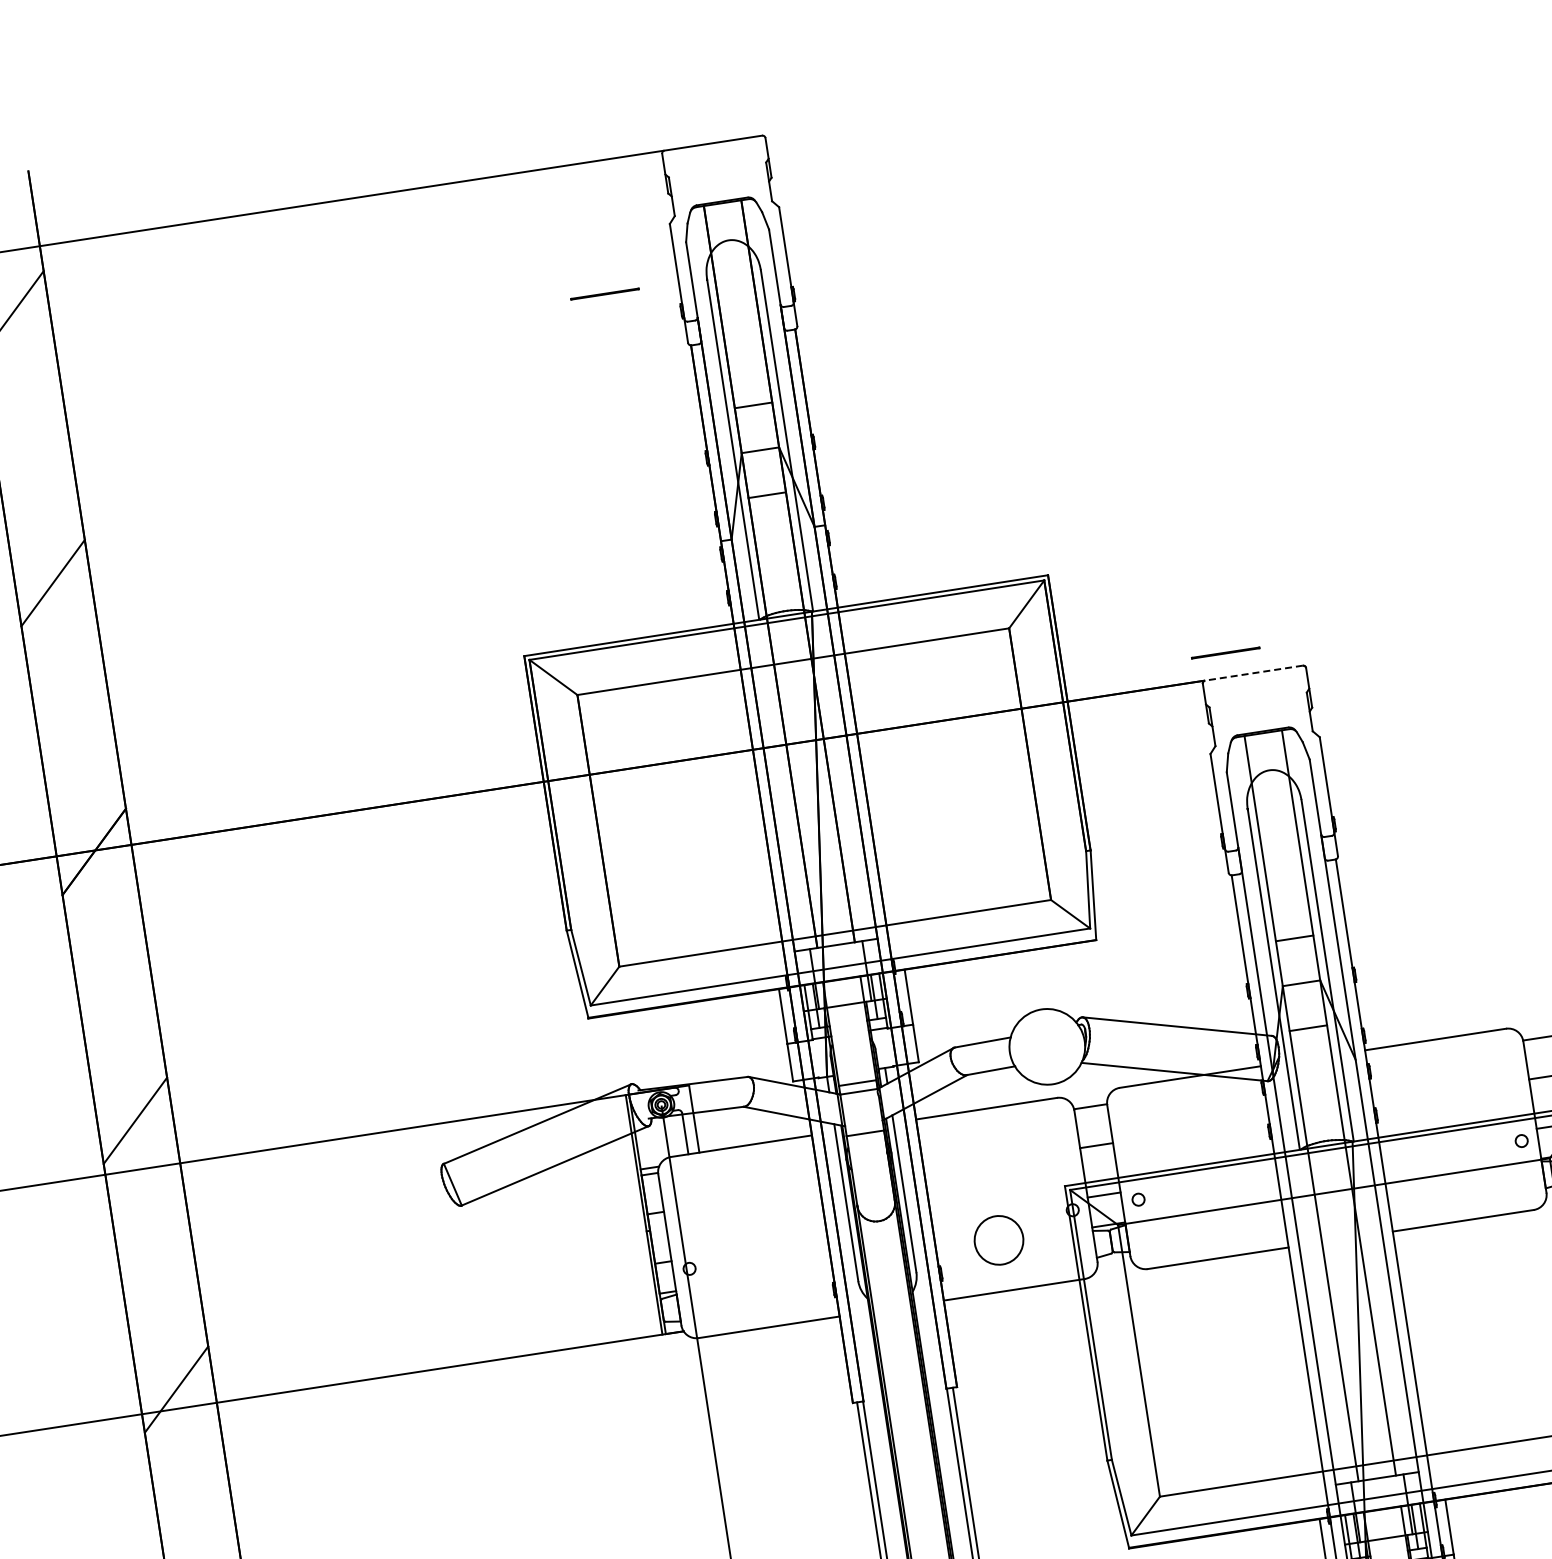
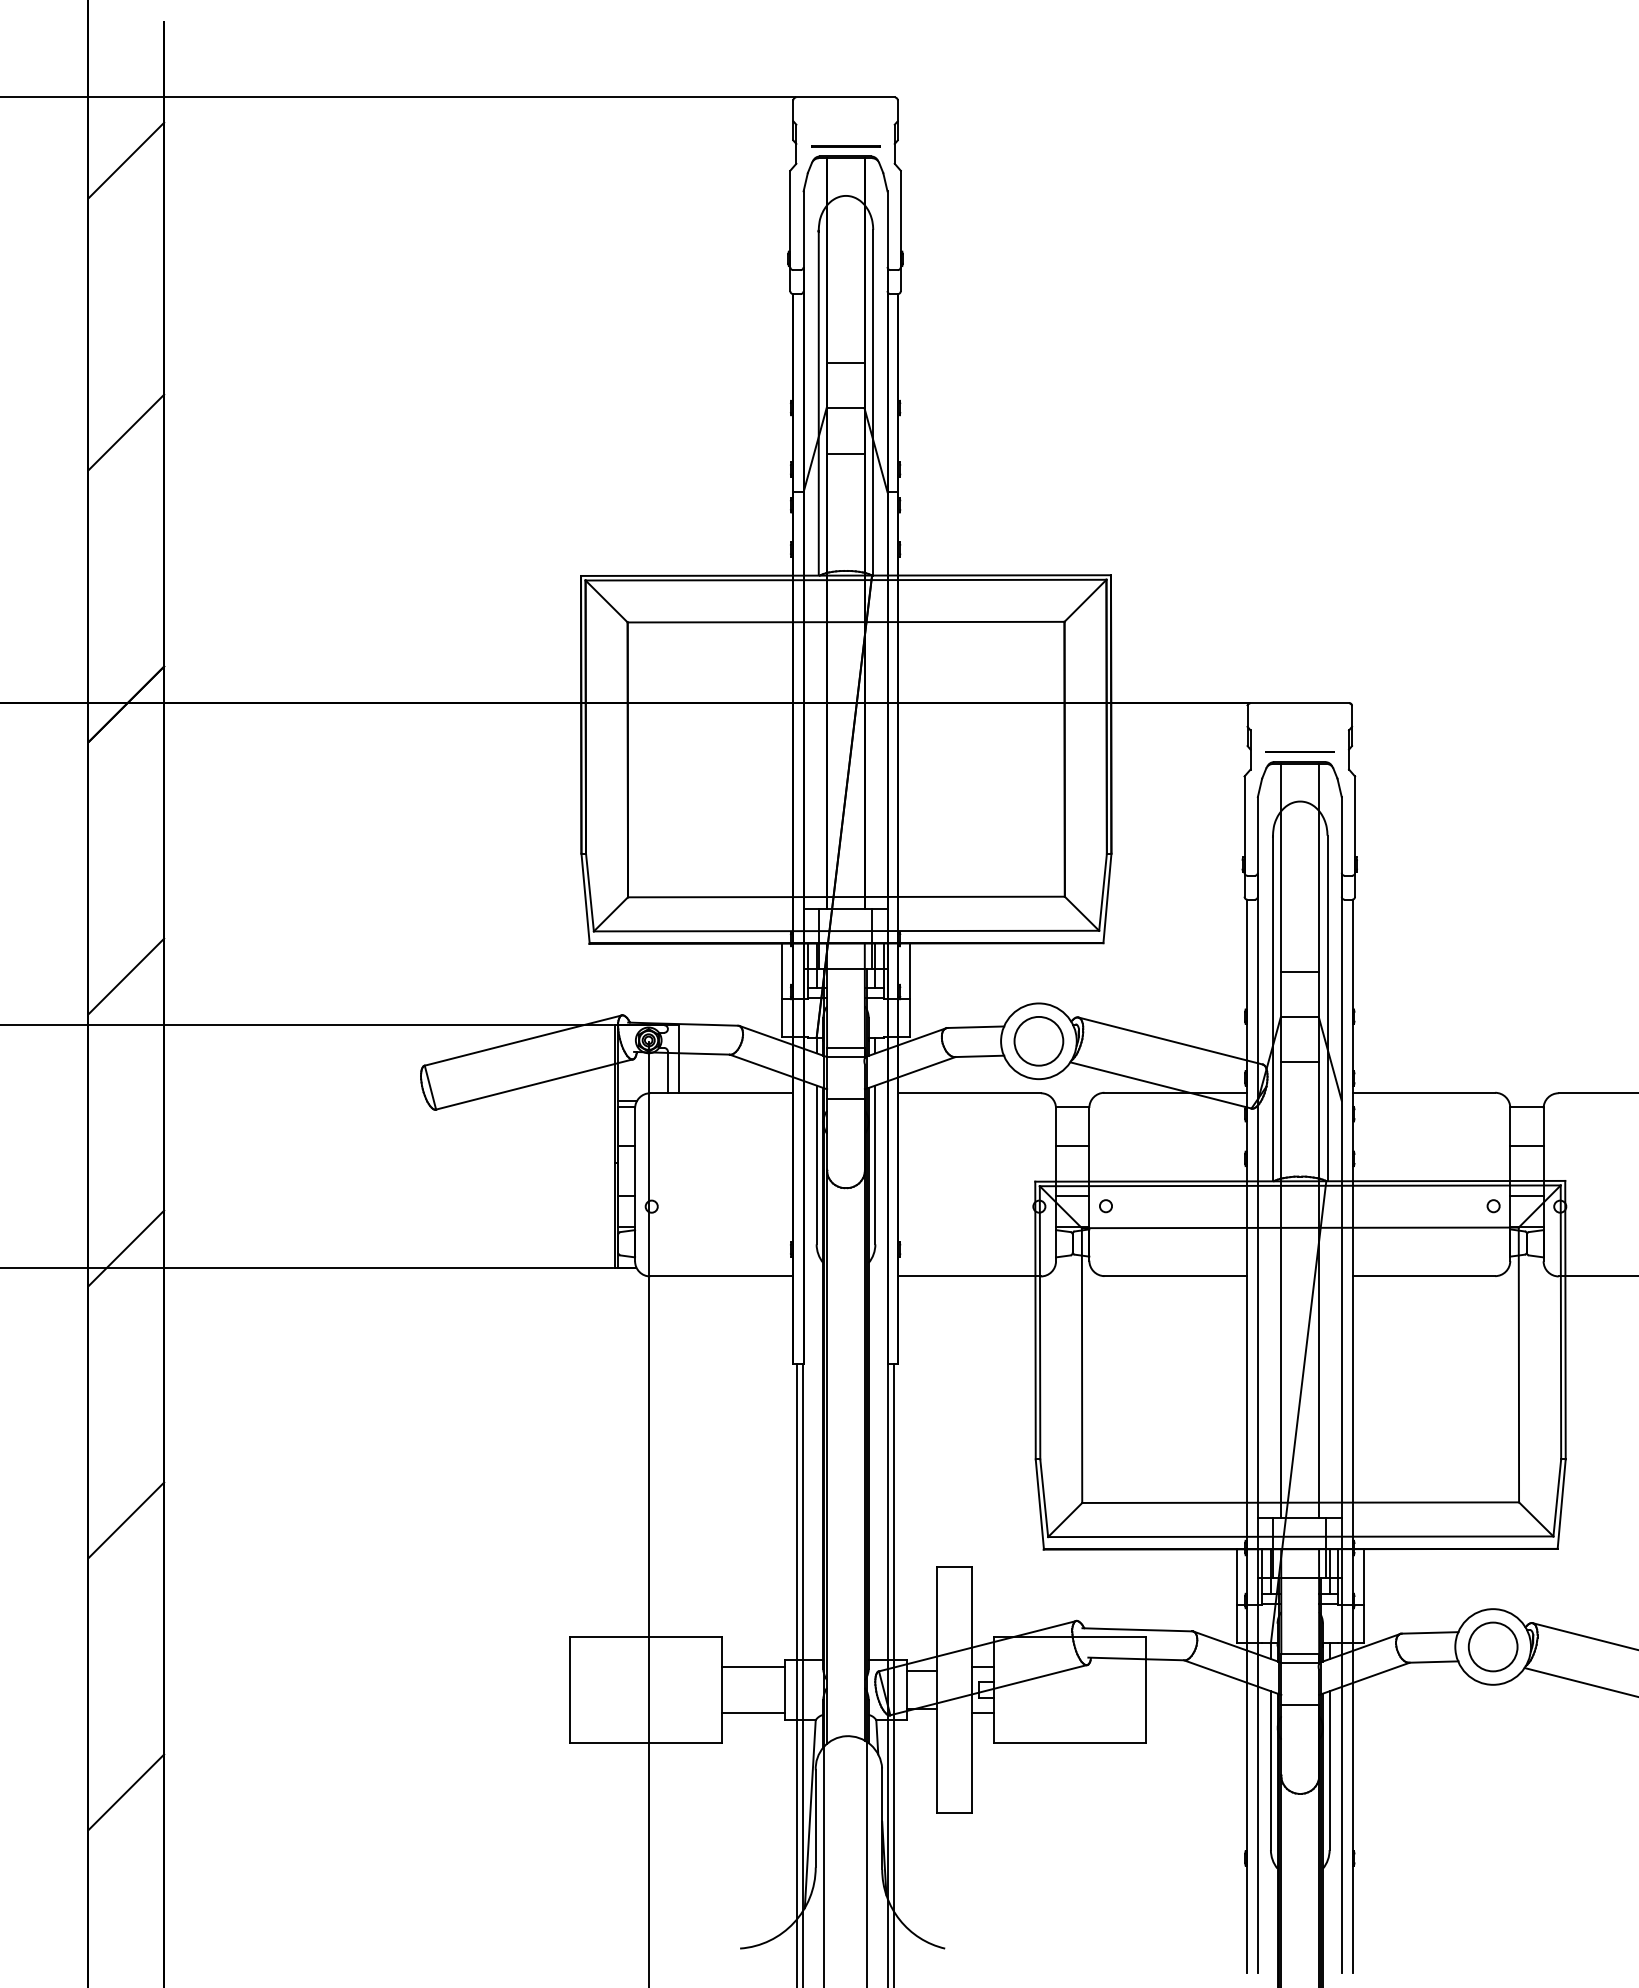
line: (604, 294) -> (845, 146), moved
line: (1225, 652) -> (1299, 751), moved
line: (1253, 673) -> (1299, 703), dashed -> solid
circle: (998, 1240) -> (1038, 1041), moved

